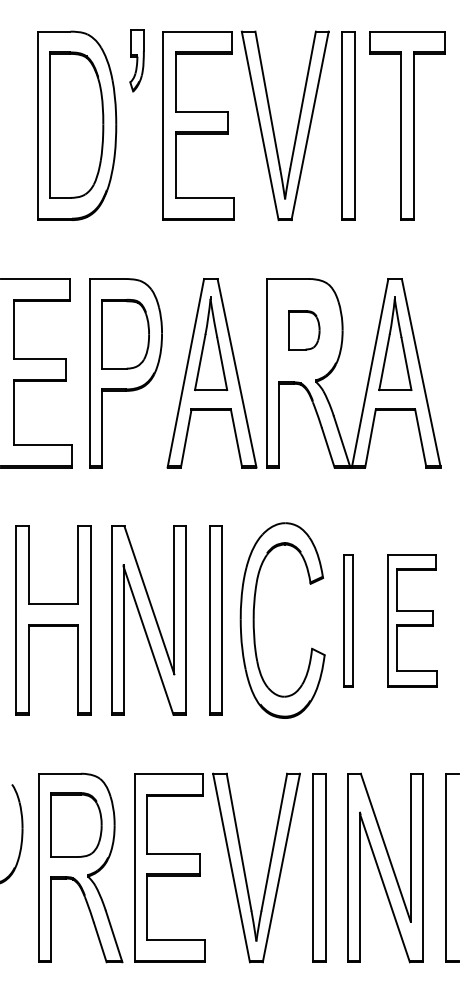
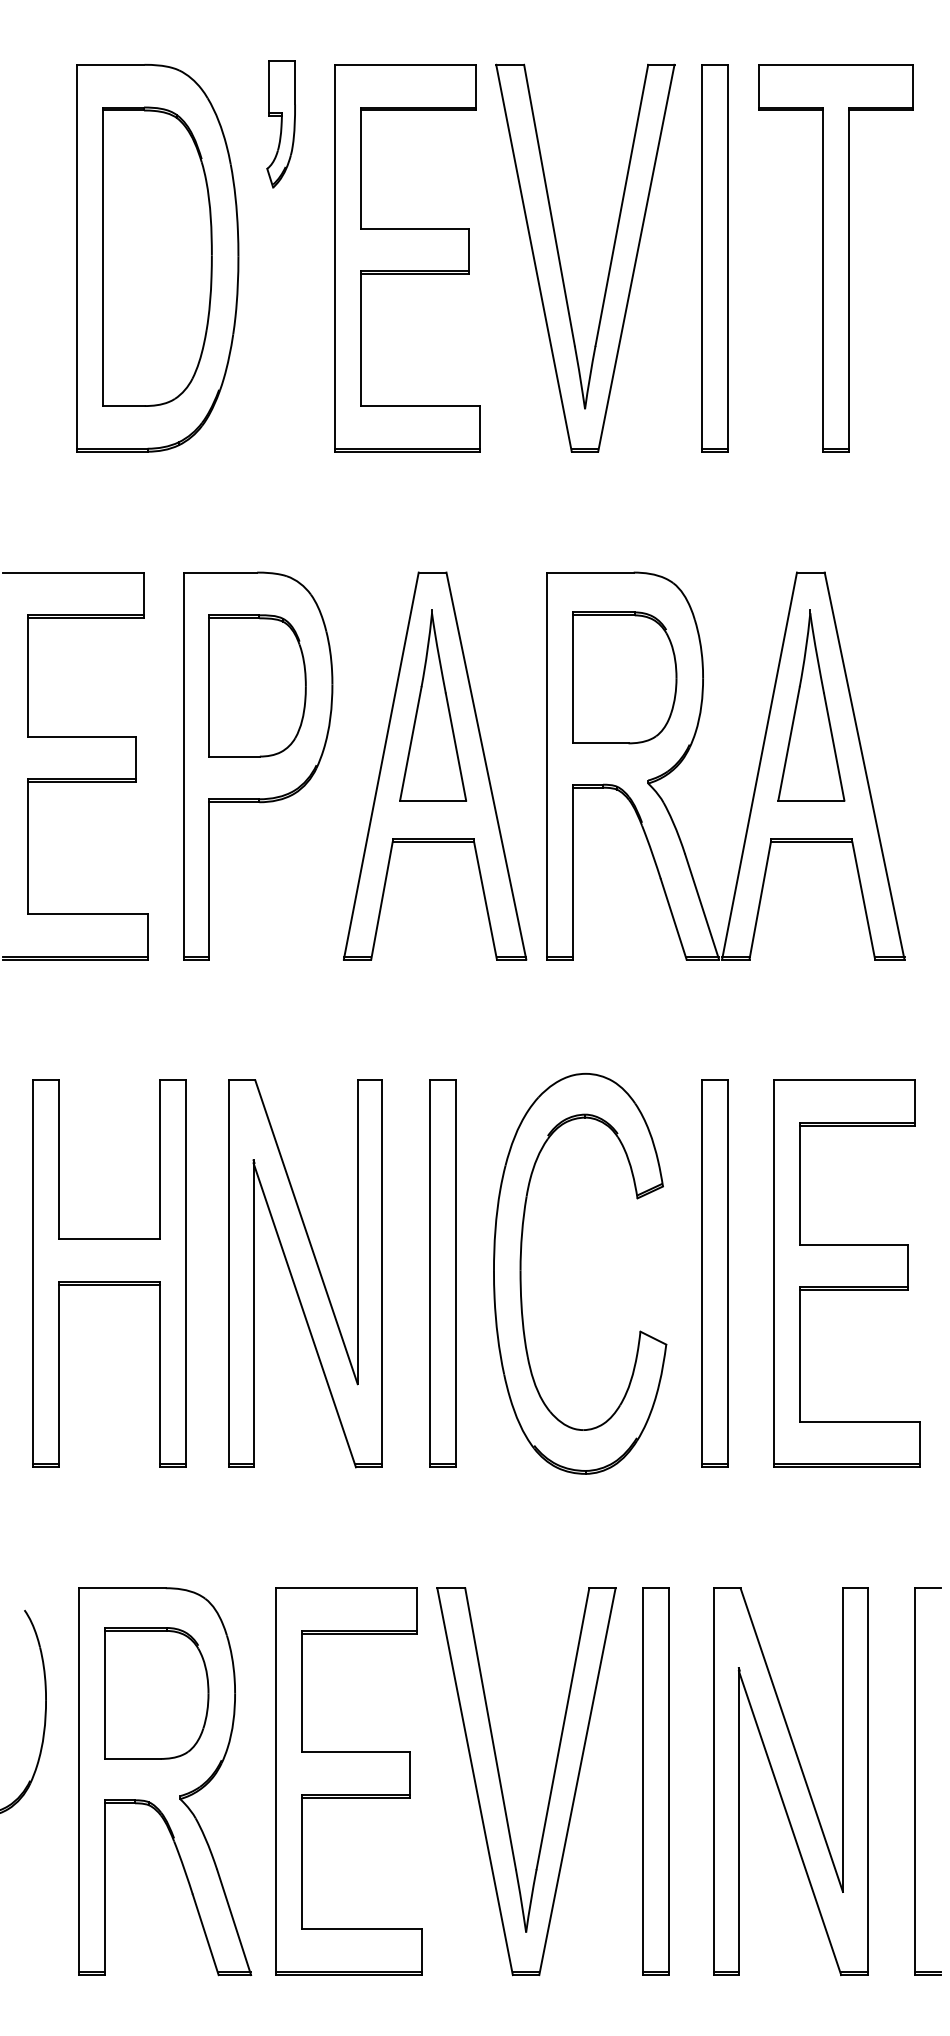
part: (304, 330) -> (624, 678), size x1.67
part: (348, 620) -> (715, 1273), size x1.43
part: (412, 620) -> (846, 1273), size x1.43

